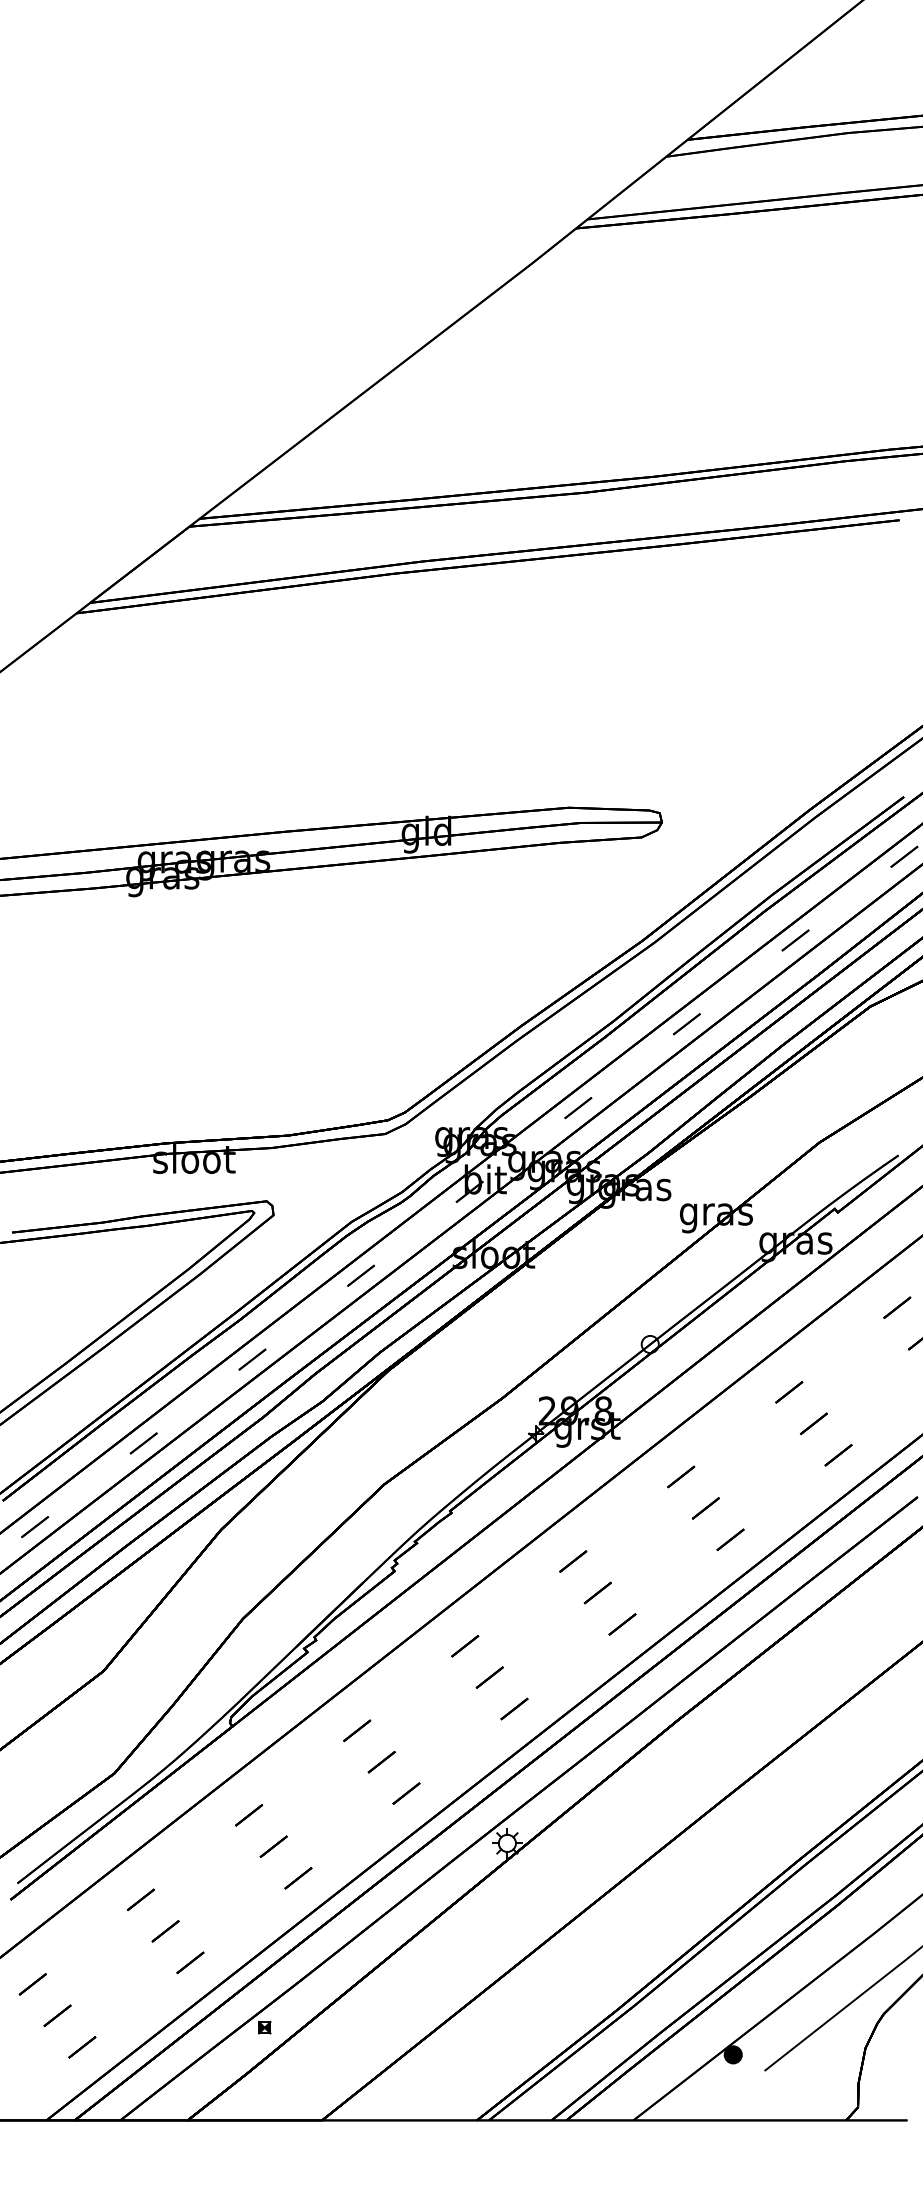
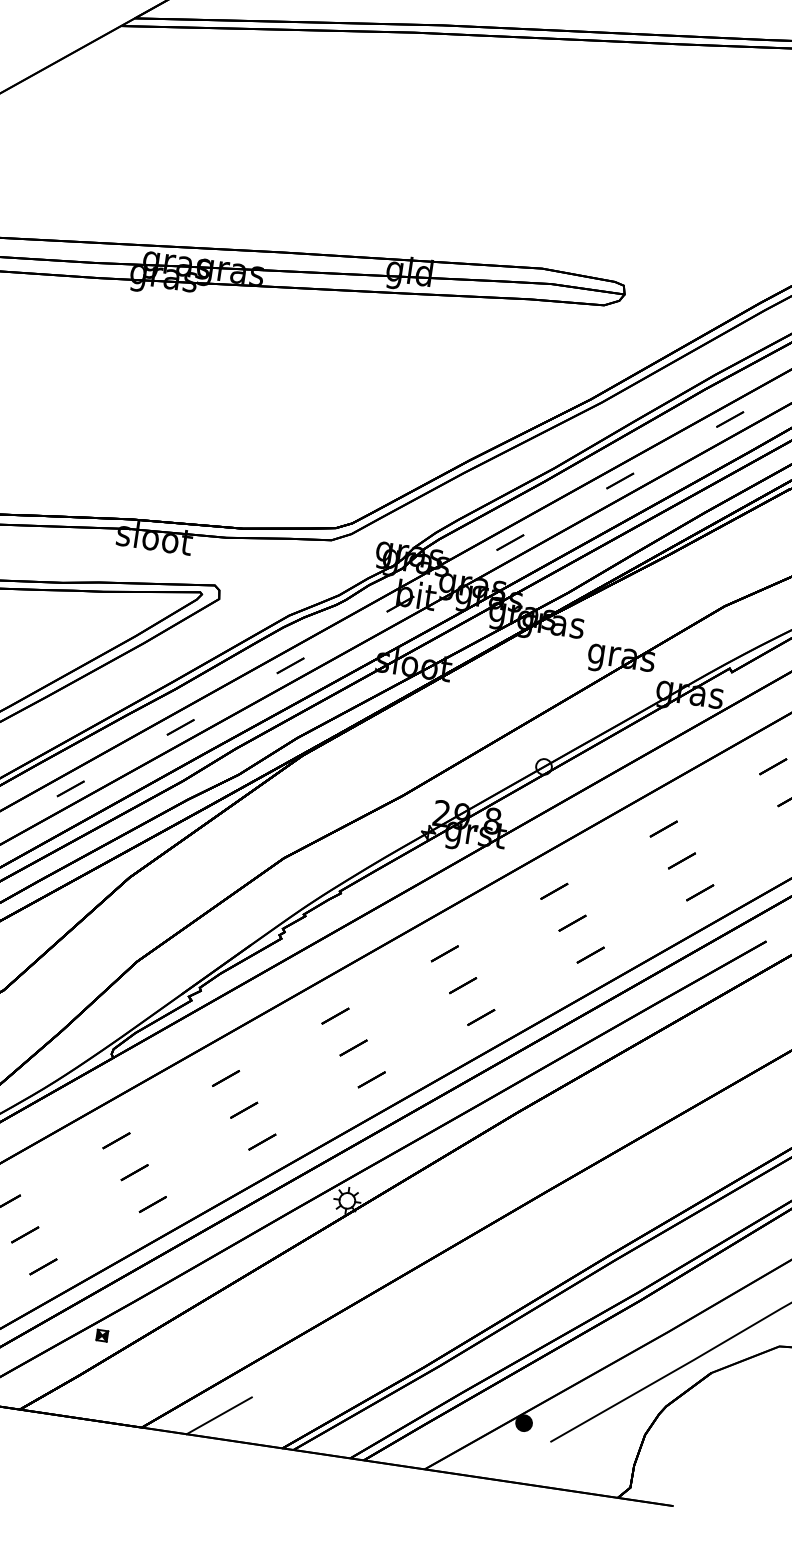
line: (403, 2095) -> (219, 1415), added

